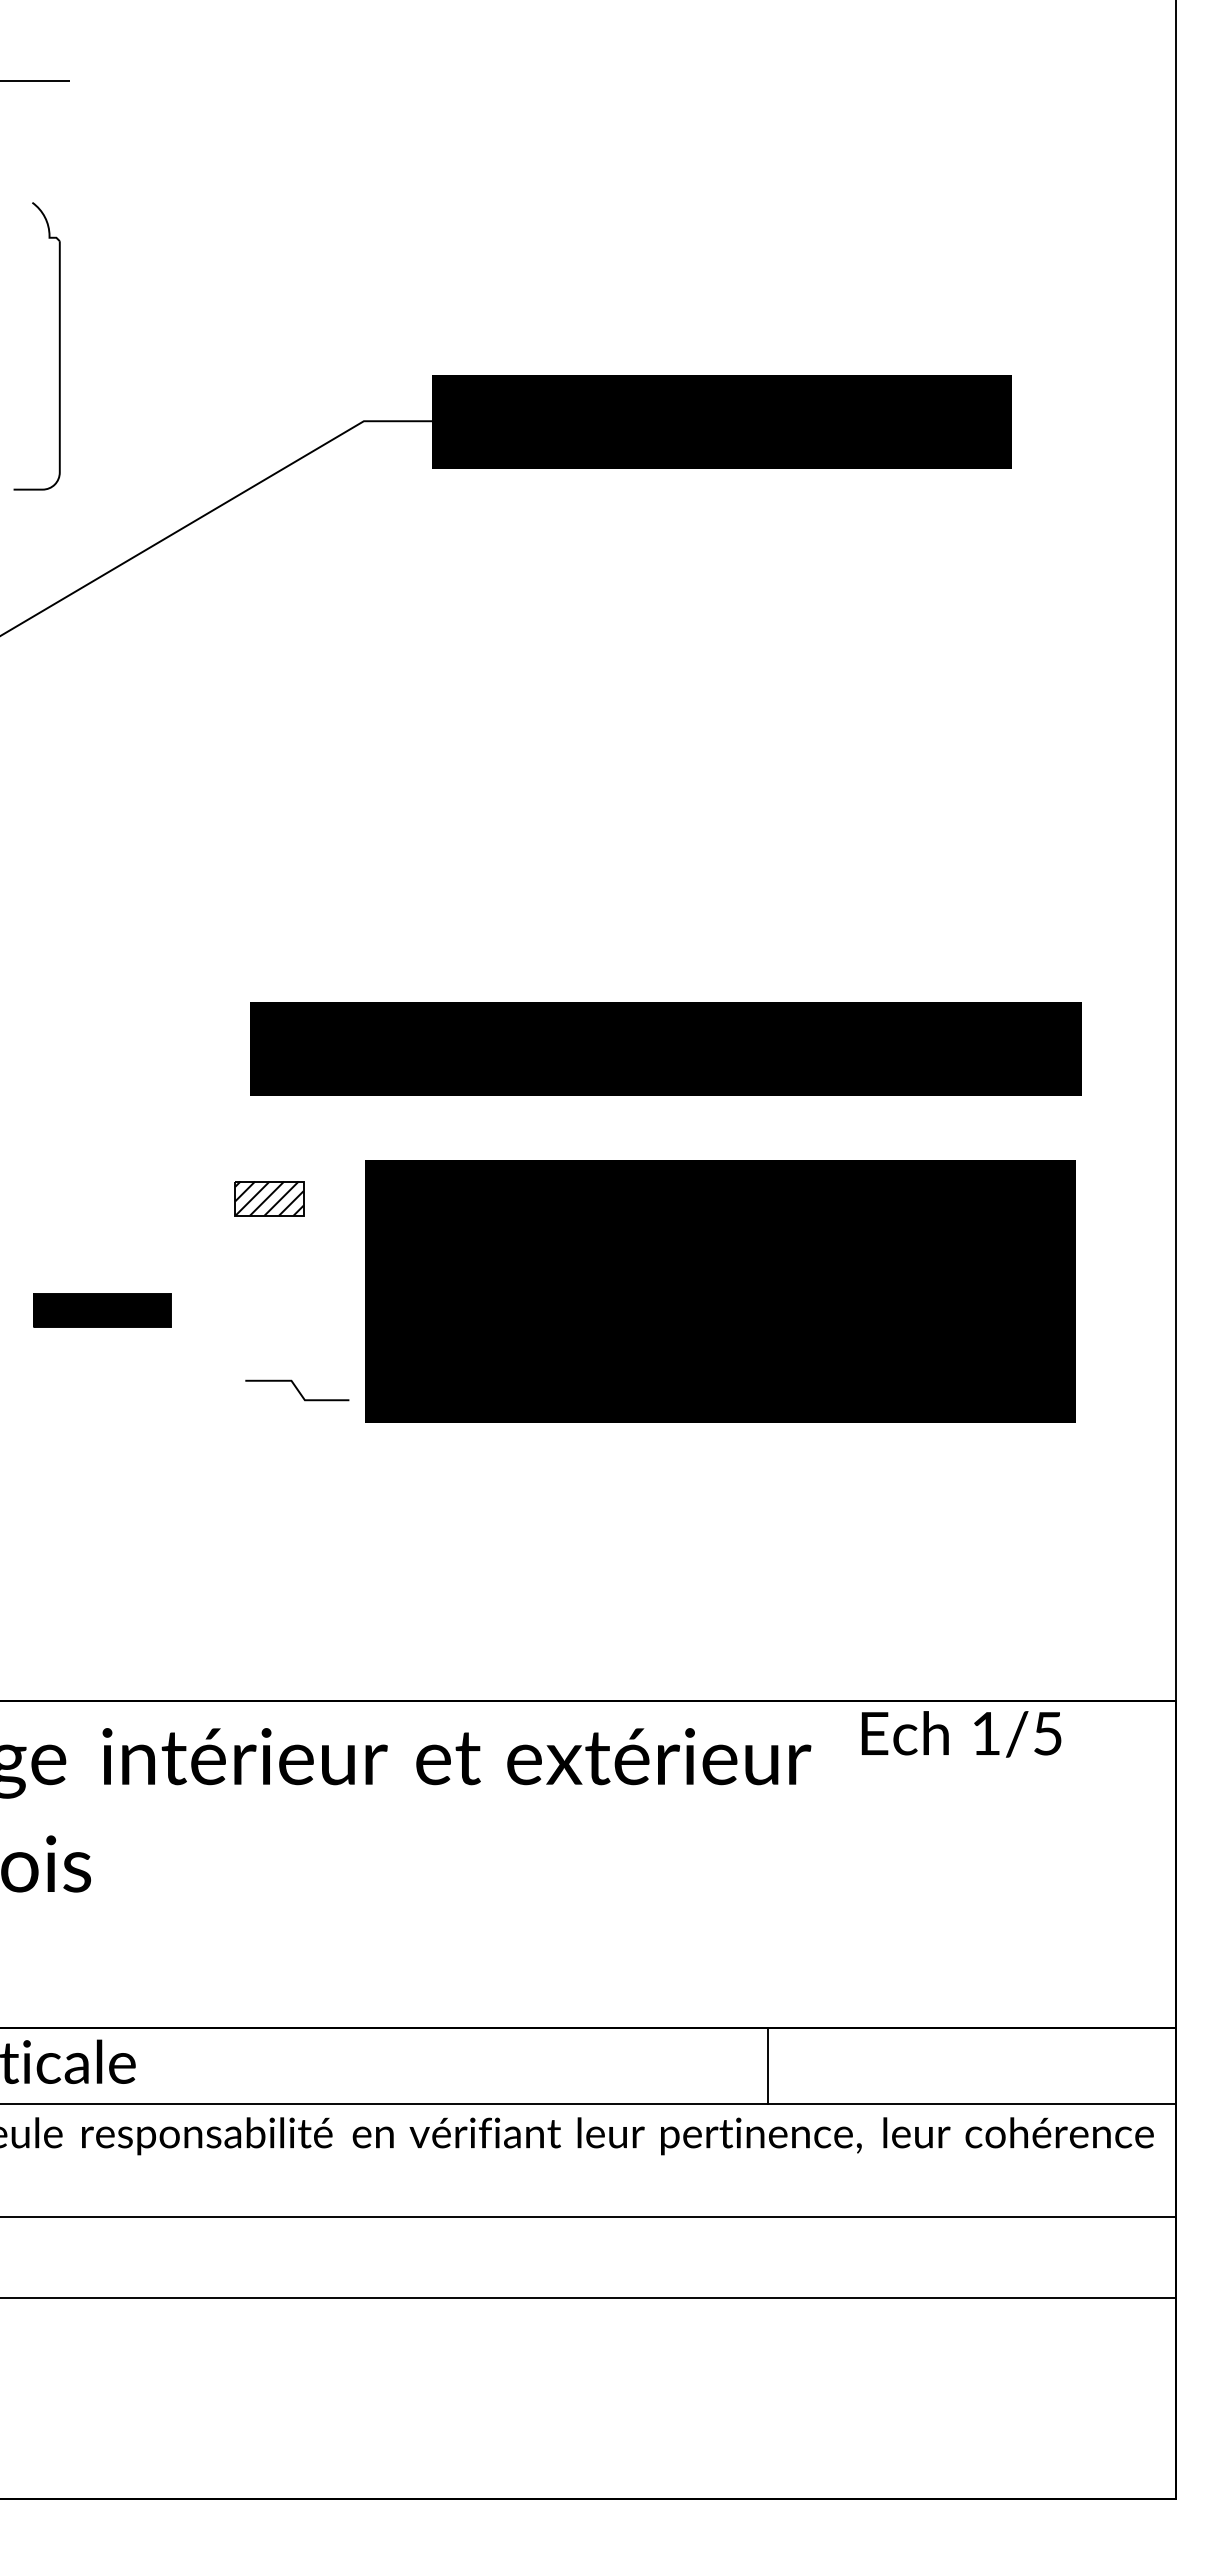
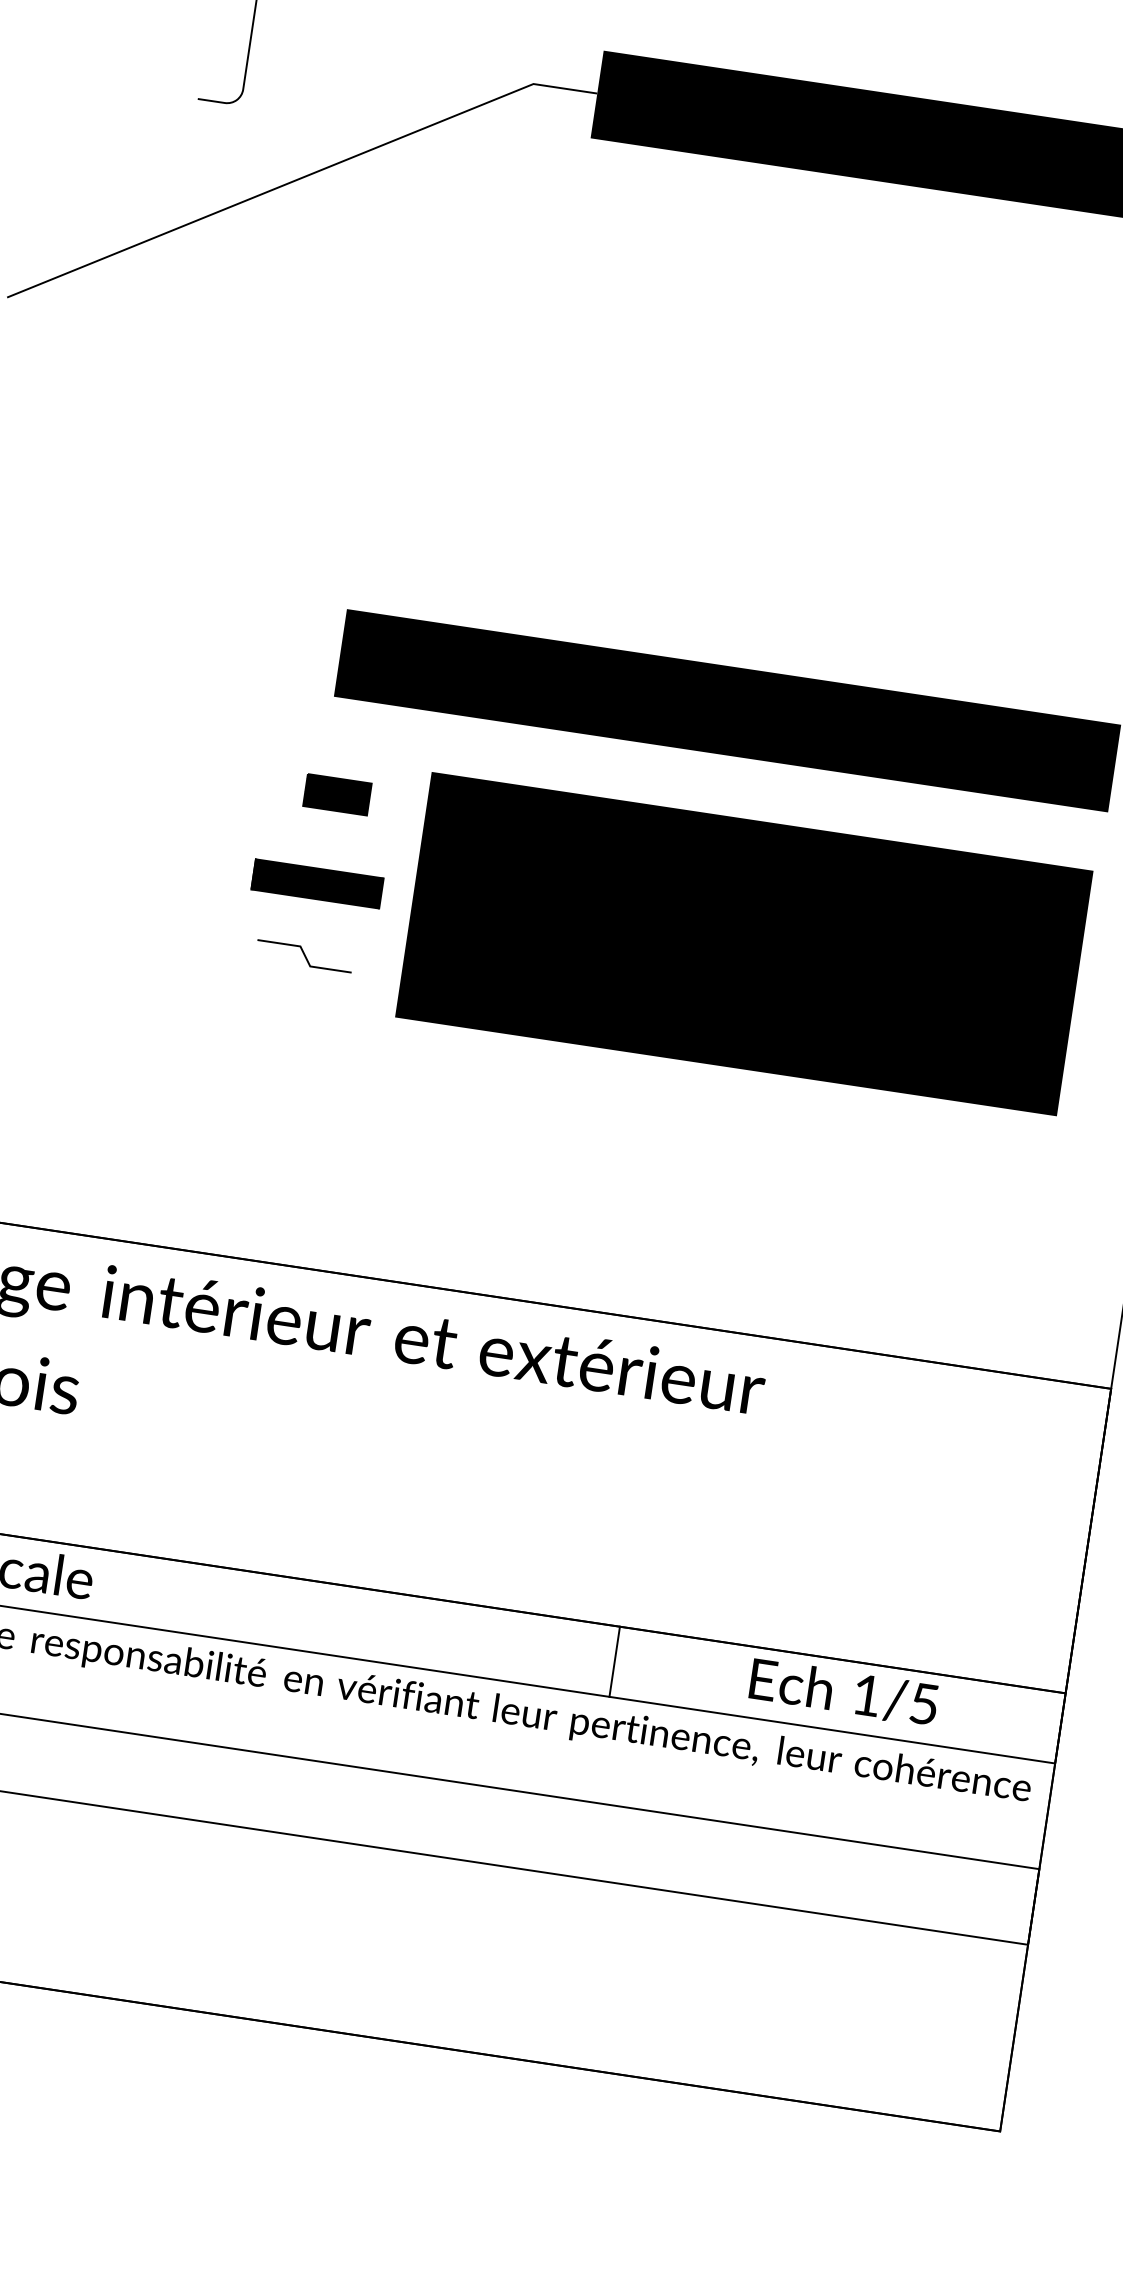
fill: (269, 1198) -> (337, 794), added
part: (102, 1310) -> (317, 883), moved
line: (297, 1390) -> (304, 956), moved
text: (961, 1734) -> (843, 1692), moved
line: (767, 2065) -> (614, 1661), moved

